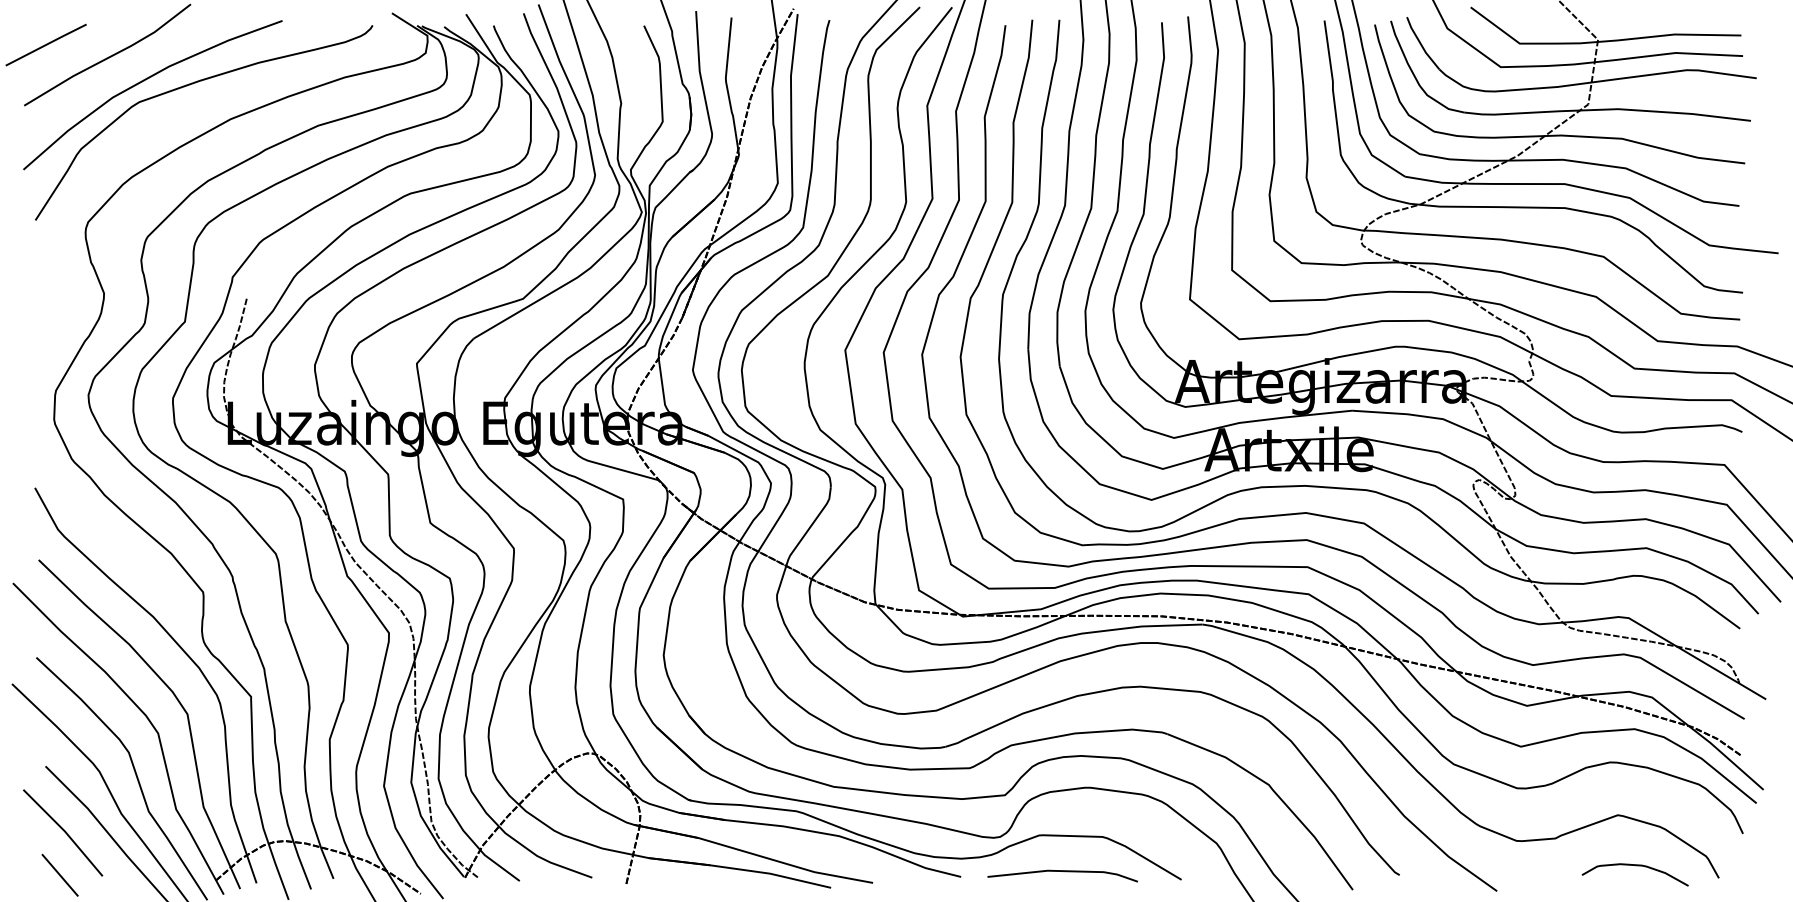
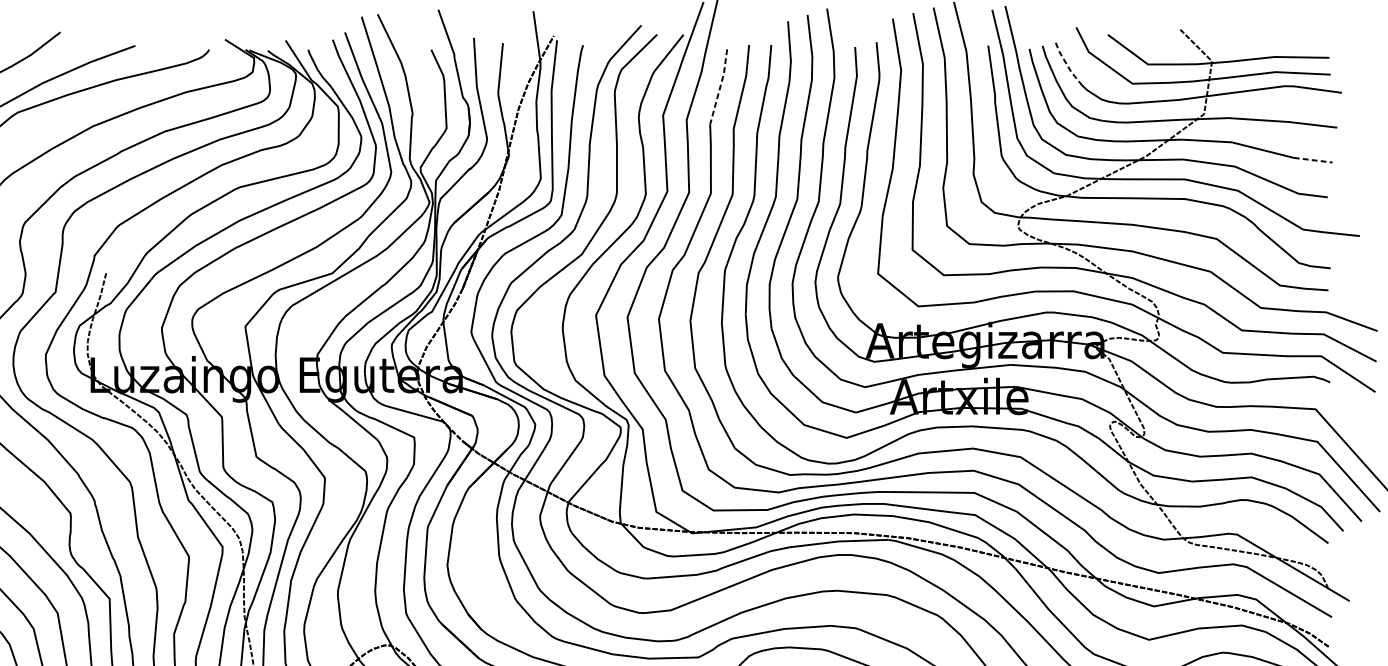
line: (1421, 45) -> (1067, 65), solid -> dashed
line: (997, 70) -> (720, 86), solid -> dashed
line: (1721, 160) -> (1313, 160), solid -> dashed

